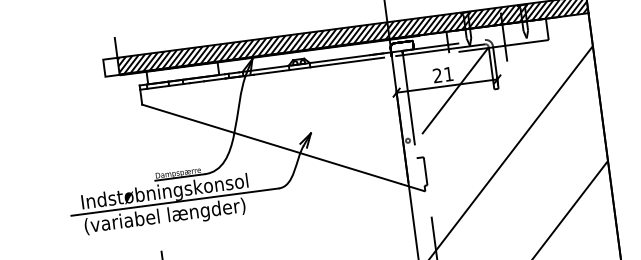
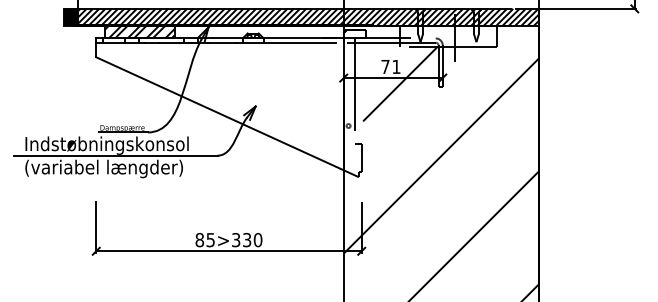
hatch: (111, 66) -> (71, 16), added
hatch: (182, 72) -> (139, 31), added
text: (437, 75) -> (385, 66), 21 -> 71

